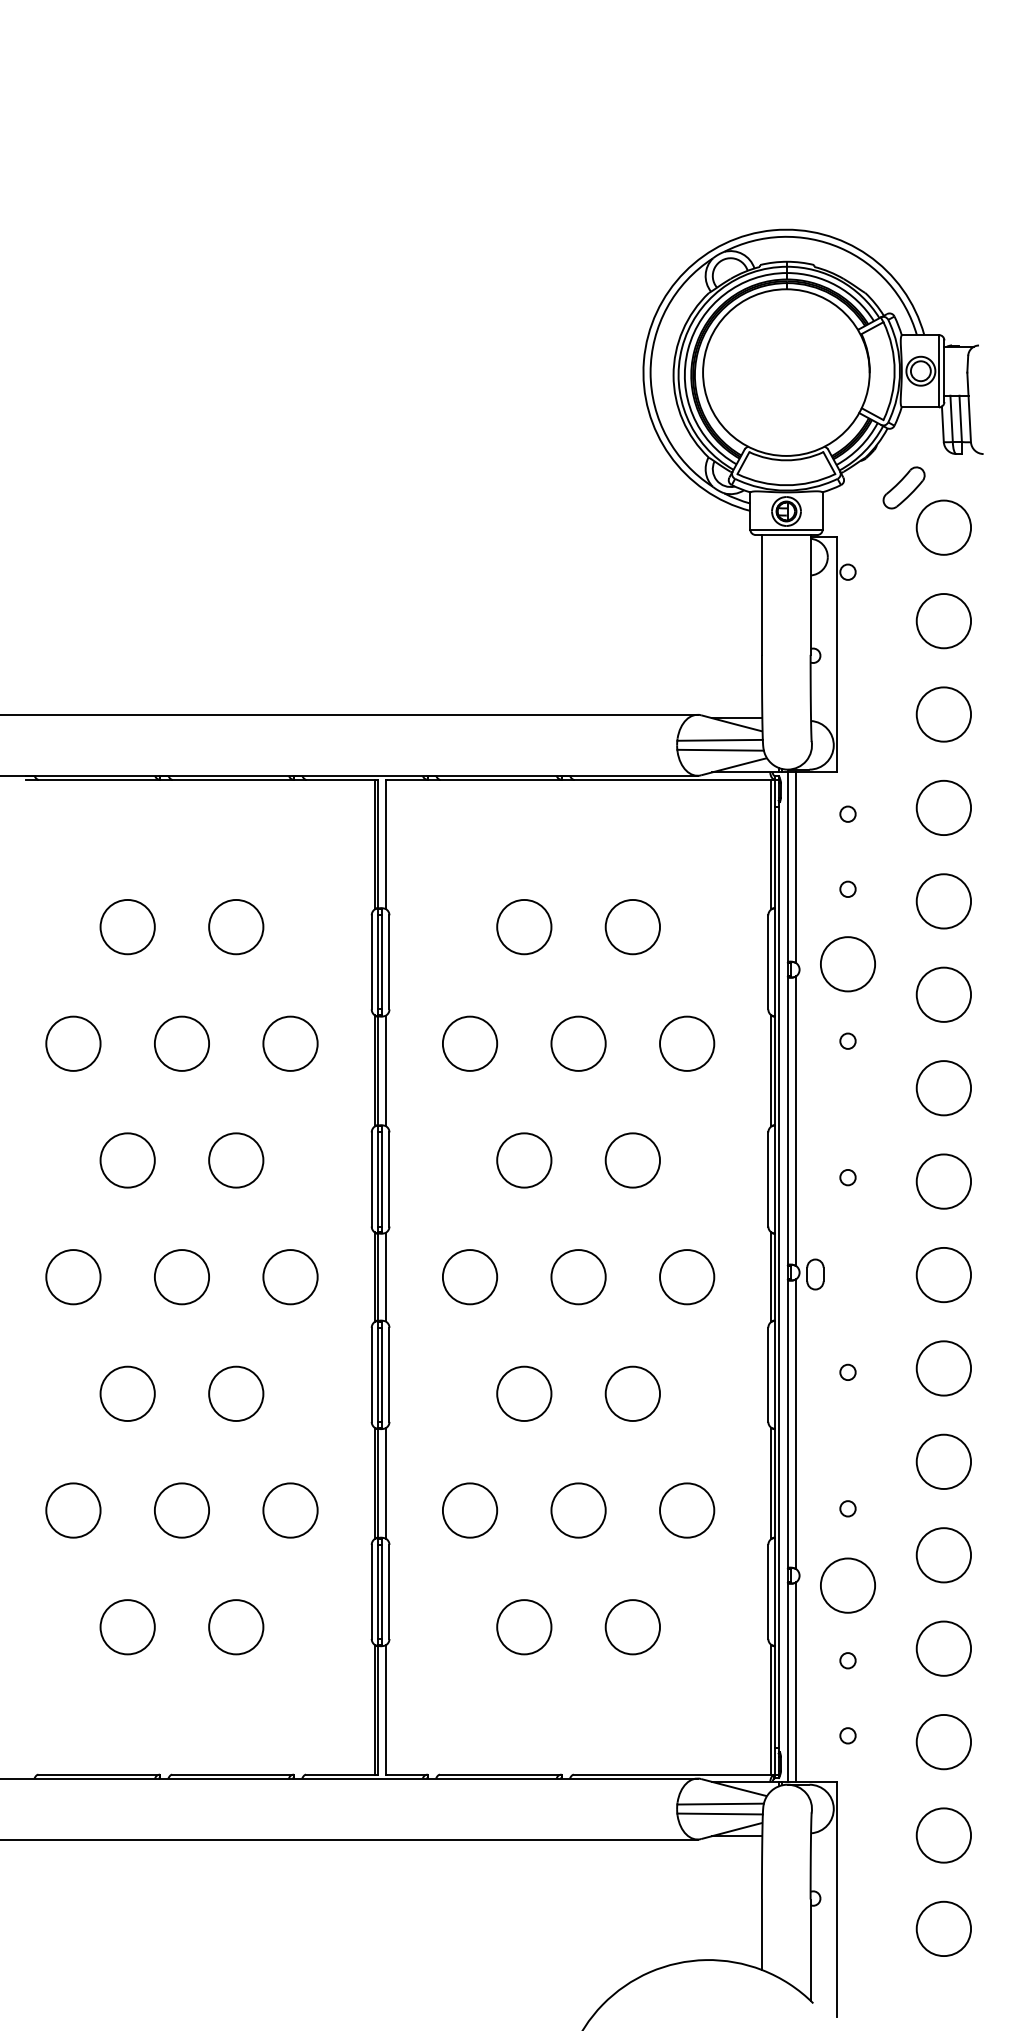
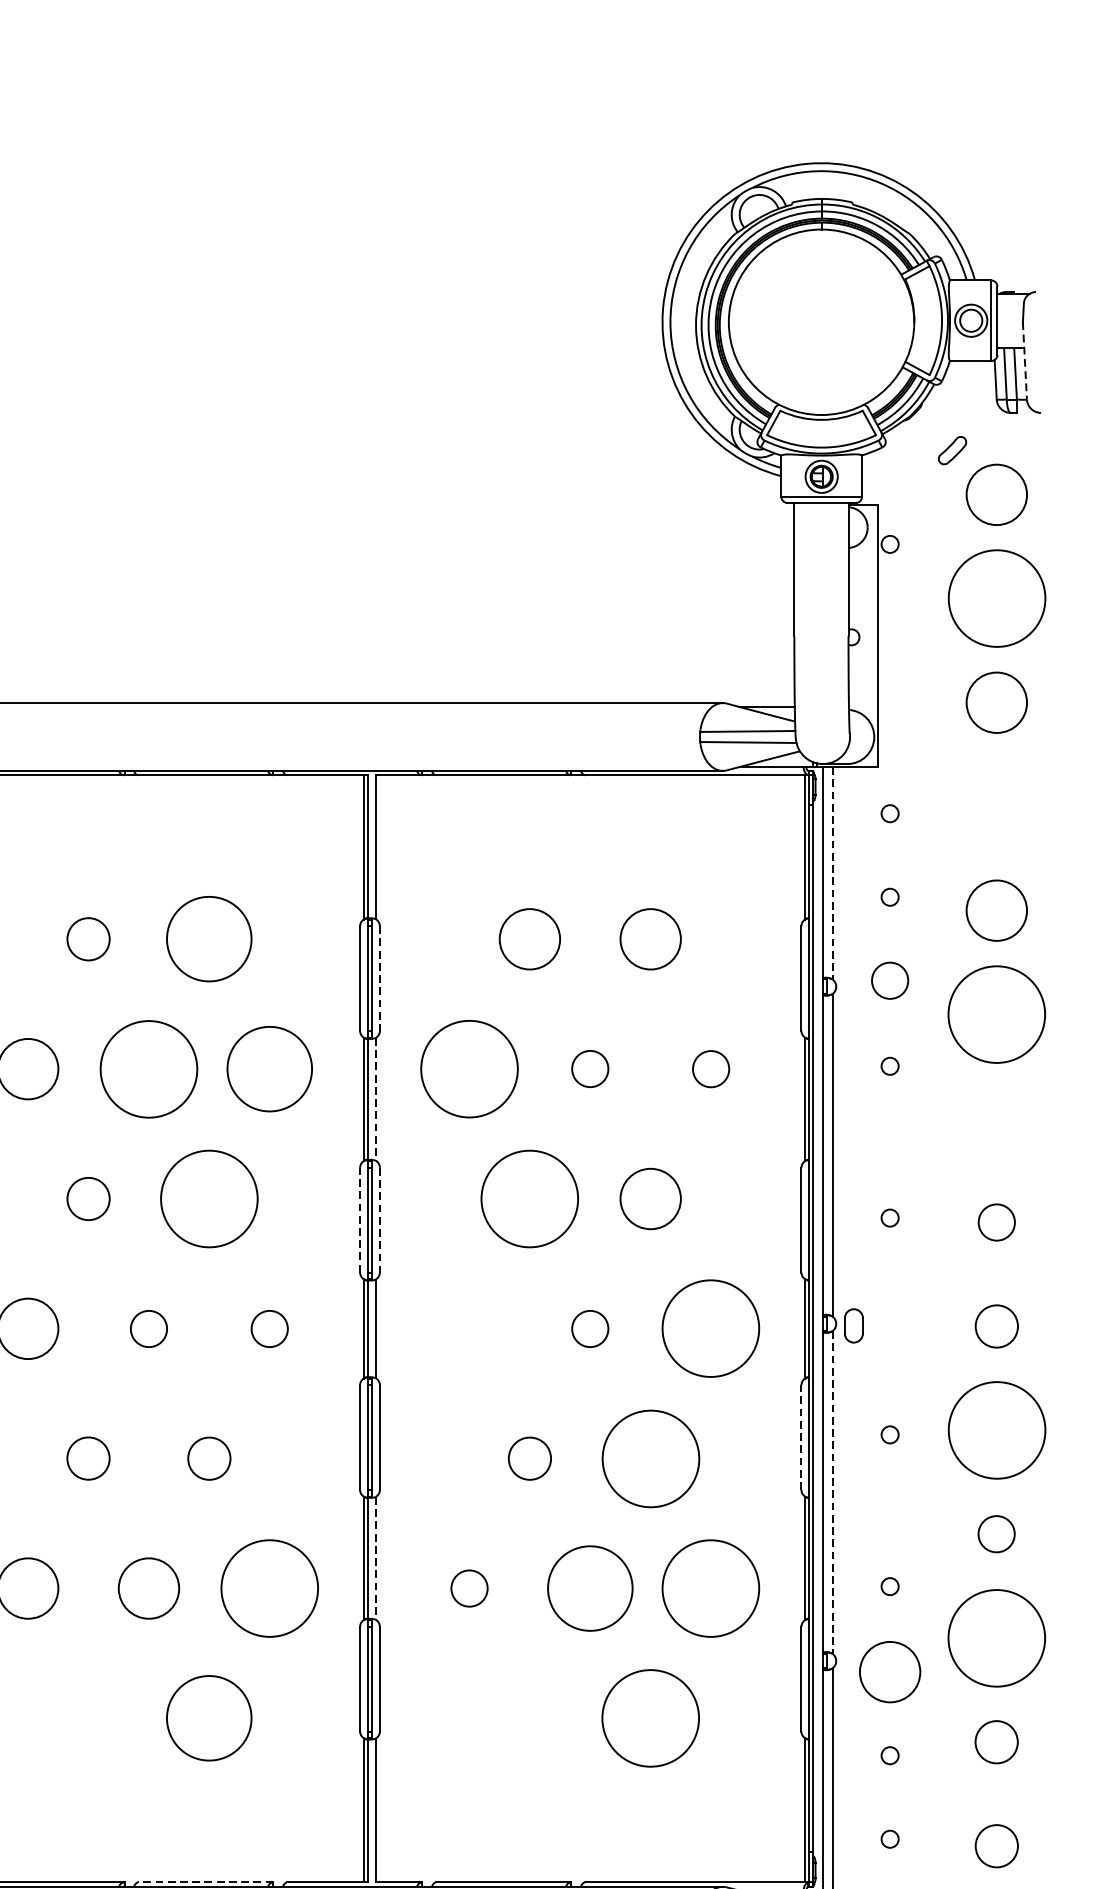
line: (969, 407) -> (1025, 361), solid -> dashed
part: (903, 487) -> (951, 450), size x0.6
circle: (943, 621) -> (996, 599), size x1.6
circle: (943, 807) -> (996, 806), removed
line: (796, 868) -> (832, 874), solid -> dashed
circle: (127, 926) -> (88, 938), size x0.7
circle: (236, 927) -> (209, 939), size x1.4
line: (389, 962) -> (379, 978), solid -> dashed
circle: (847, 964) -> (889, 980), size x0.6
circle: (943, 994) -> (996, 1014), size x1.6
circle: (181, 1043) -> (148, 1068), size x1.6
circle: (290, 1043) -> (269, 1068), size x1.4
circle: (469, 1043) -> (468, 1068), size x1.6
circle: (578, 1043) -> (590, 1068), size x0.6
circle: (687, 1043) -> (711, 1068), size x0.6
line: (385, 1071) -> (375, 1099), solid -> dashed
circle: (943, 1088) -> (996, 1118), removed
circle: (127, 1160) -> (88, 1199), size x0.7
circle: (236, 1160) -> (209, 1199), size x1.6
circle: (524, 1160) -> (530, 1199), size x1.6
line: (371, 1178) -> (359, 1219), solid -> dashed
line: (389, 1179) -> (379, 1220), solid -> dashed
circle: (943, 1181) -> (996, 1222), size x0.6
circle: (943, 1274) -> (996, 1325), size x0.7
circle: (181, 1277) -> (148, 1329), size x0.6
circle: (290, 1277) -> (269, 1329), size x0.6
circle: (470, 1277) -> (470, 1329), removed
circle: (578, 1277) -> (590, 1329), size x0.6
circle: (687, 1277) -> (711, 1329), size x1.6
circle: (943, 1368) -> (996, 1430), size x1.6
line: (768, 1374) -> (801, 1437), solid -> dashed
circle: (127, 1393) -> (88, 1458), size x0.7
circle: (236, 1393) -> (209, 1458), size x0.7
circle: (524, 1393) -> (530, 1458), size x0.7
circle: (632, 1393) -> (650, 1458), size x1.6
line: (796, 1424) -> (832, 1492), solid -> dashed
circle: (943, 1461) -> (996, 1533), size x0.6
line: (385, 1483) -> (375, 1558), solid -> dashed
circle: (290, 1510) -> (269, 1588), size x1.6
circle: (469, 1510) -> (468, 1588), size x0.6
circle: (578, 1510) -> (590, 1588), size x1.4
circle: (687, 1510) -> (711, 1588), size x1.6
circle: (943, 1555) -> (996, 1638), size x1.6
circle: (127, 1627) -> (88, 1718), removed
circle: (236, 1627) -> (209, 1718), size x1.4
circle: (524, 1627) -> (530, 1718), removed
circle: (632, 1627) -> (650, 1718), size x1.6
circle: (943, 1648) -> (996, 1742), size x0.7
circle: (943, 1741) -> (996, 1845), size x0.7
line: (233, 1774) -> (206, 1882), solid -> dashed

